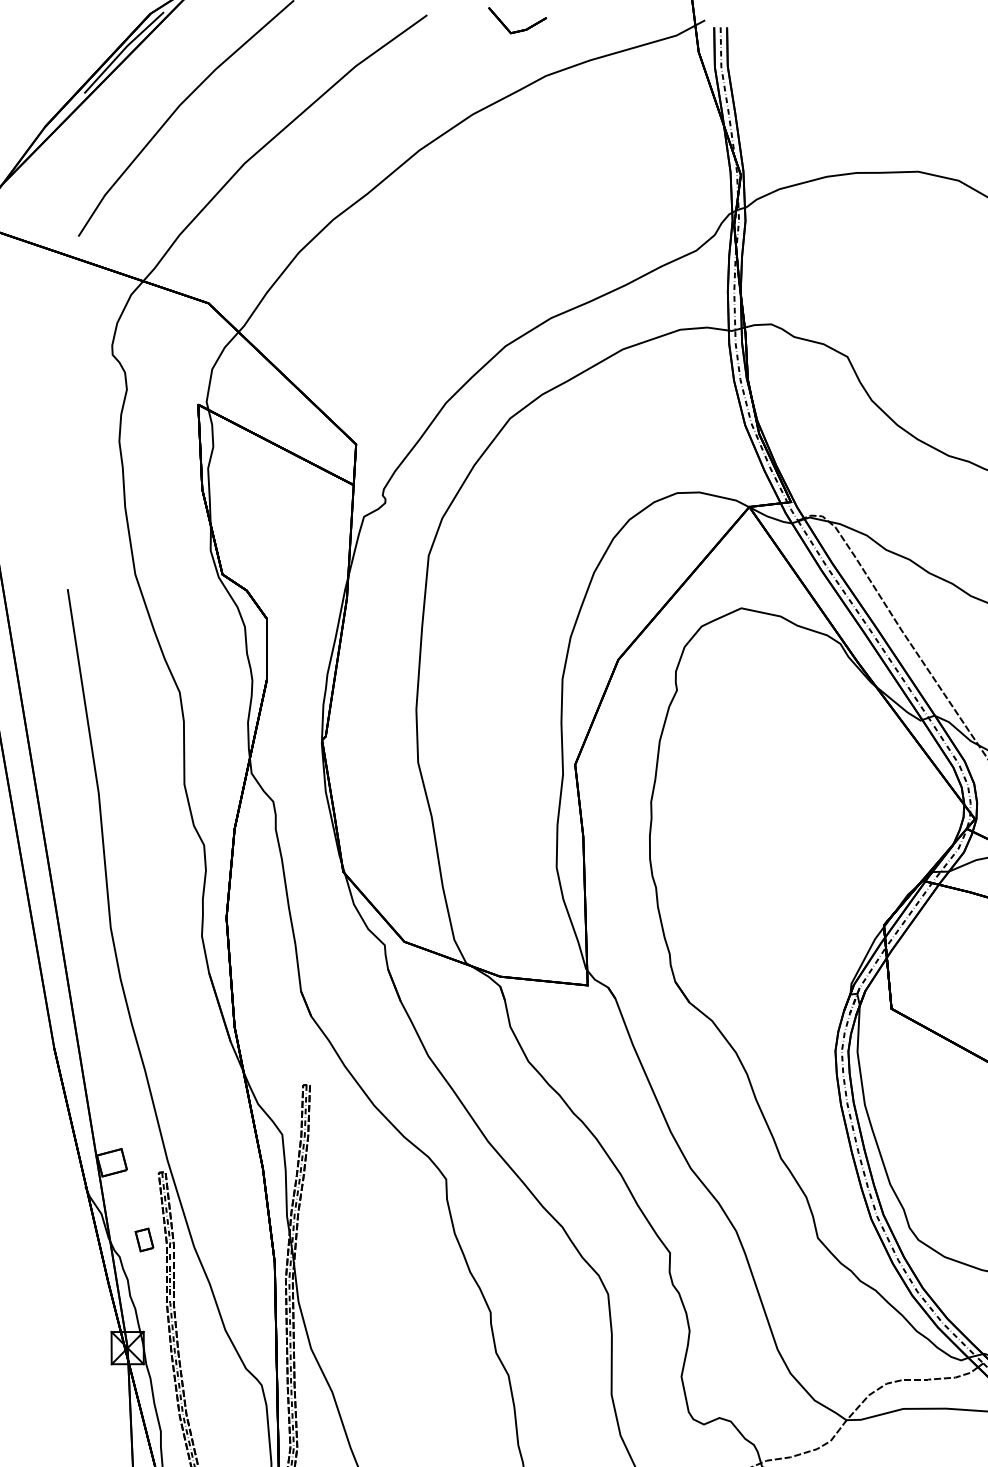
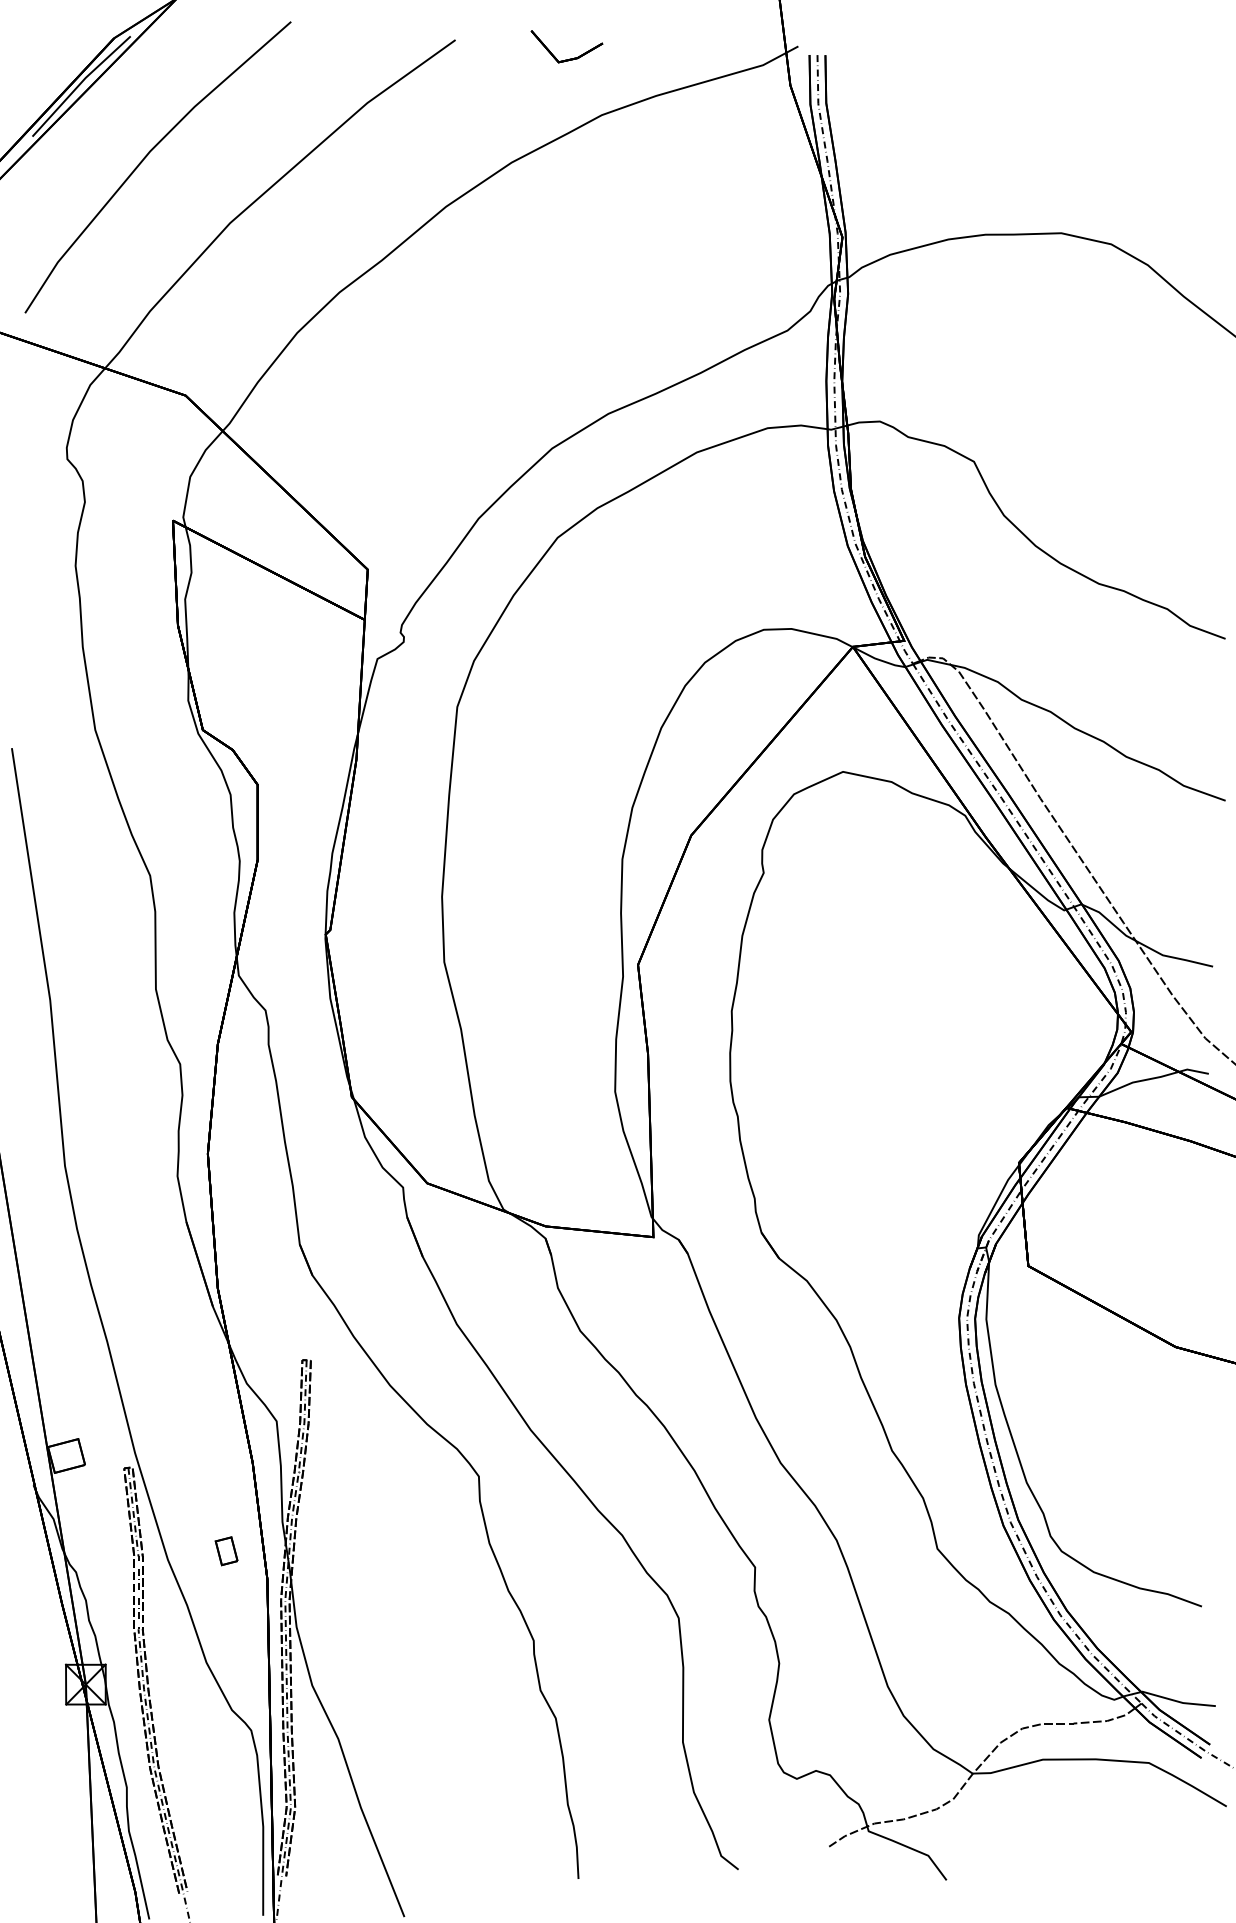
part: (144, 1240) -> (226, 1551), moved

